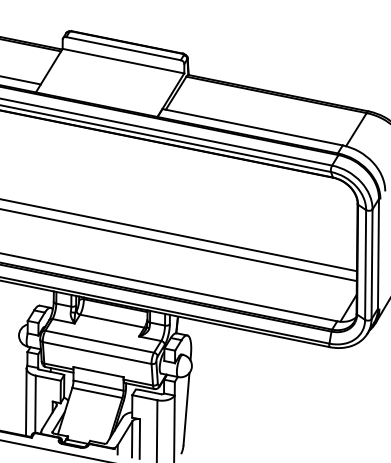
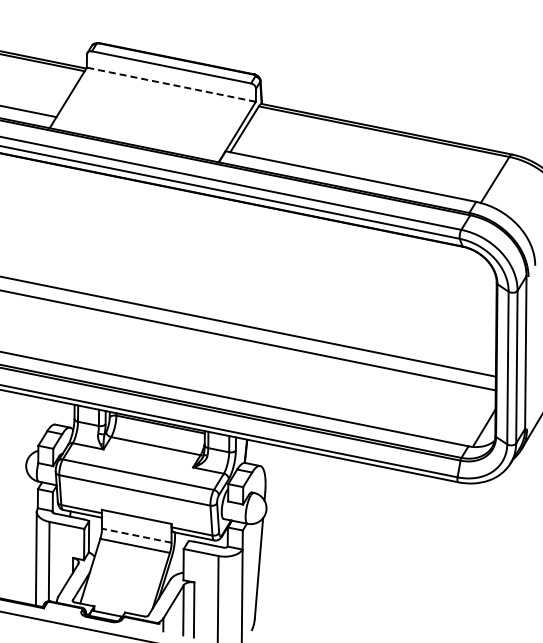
line: (122, 60) -> (170, 84), solid -> dashed
line: (98, 385) -> (136, 535), solid -> dashed

